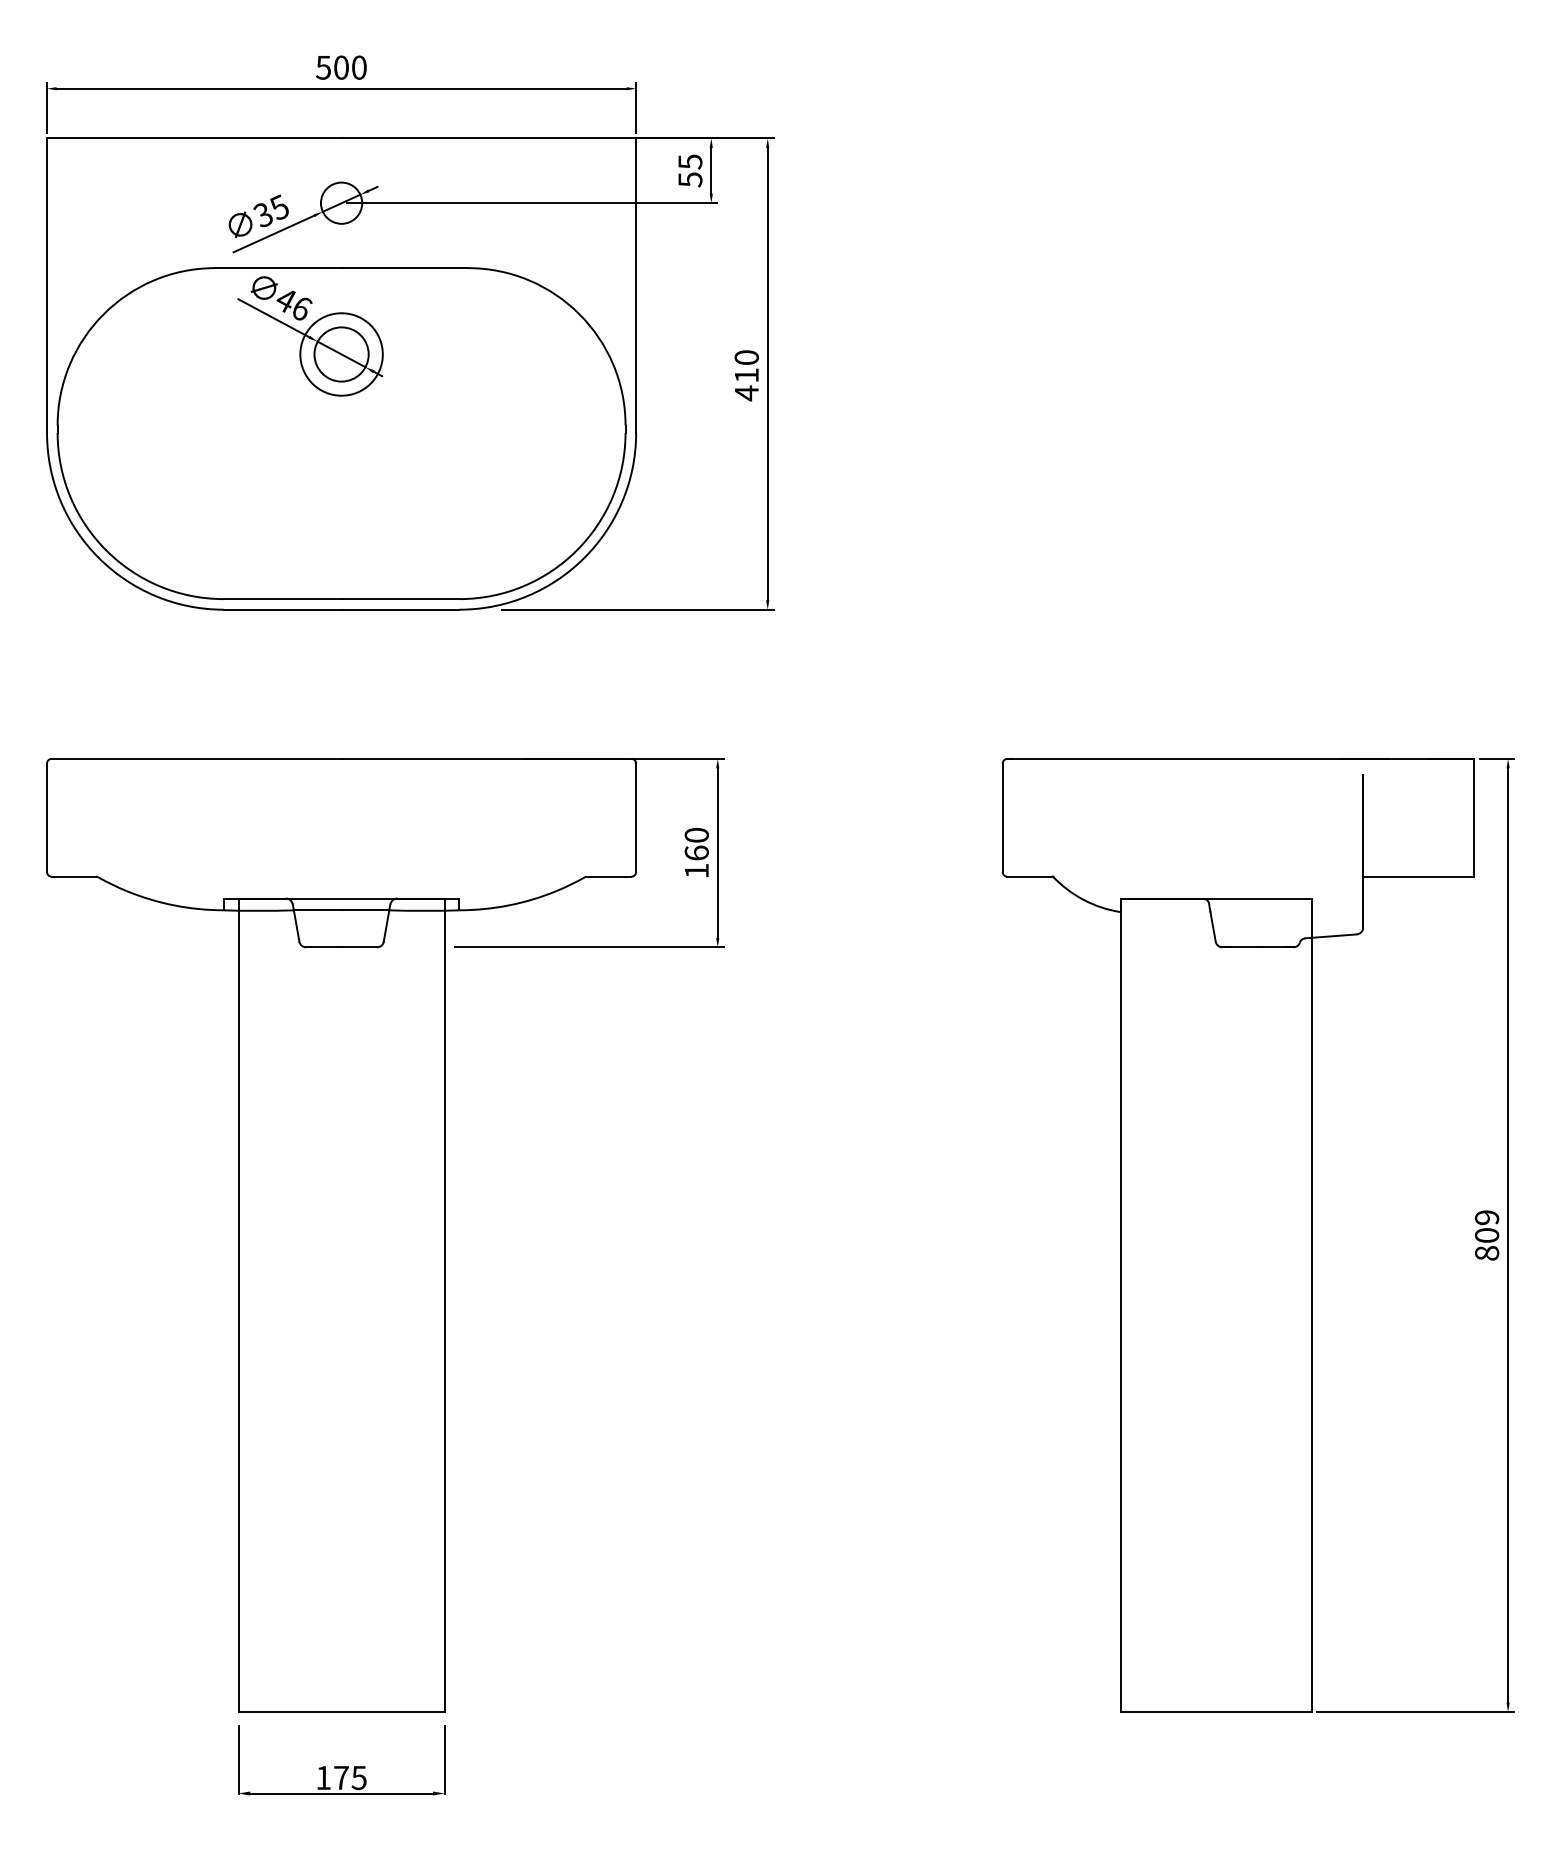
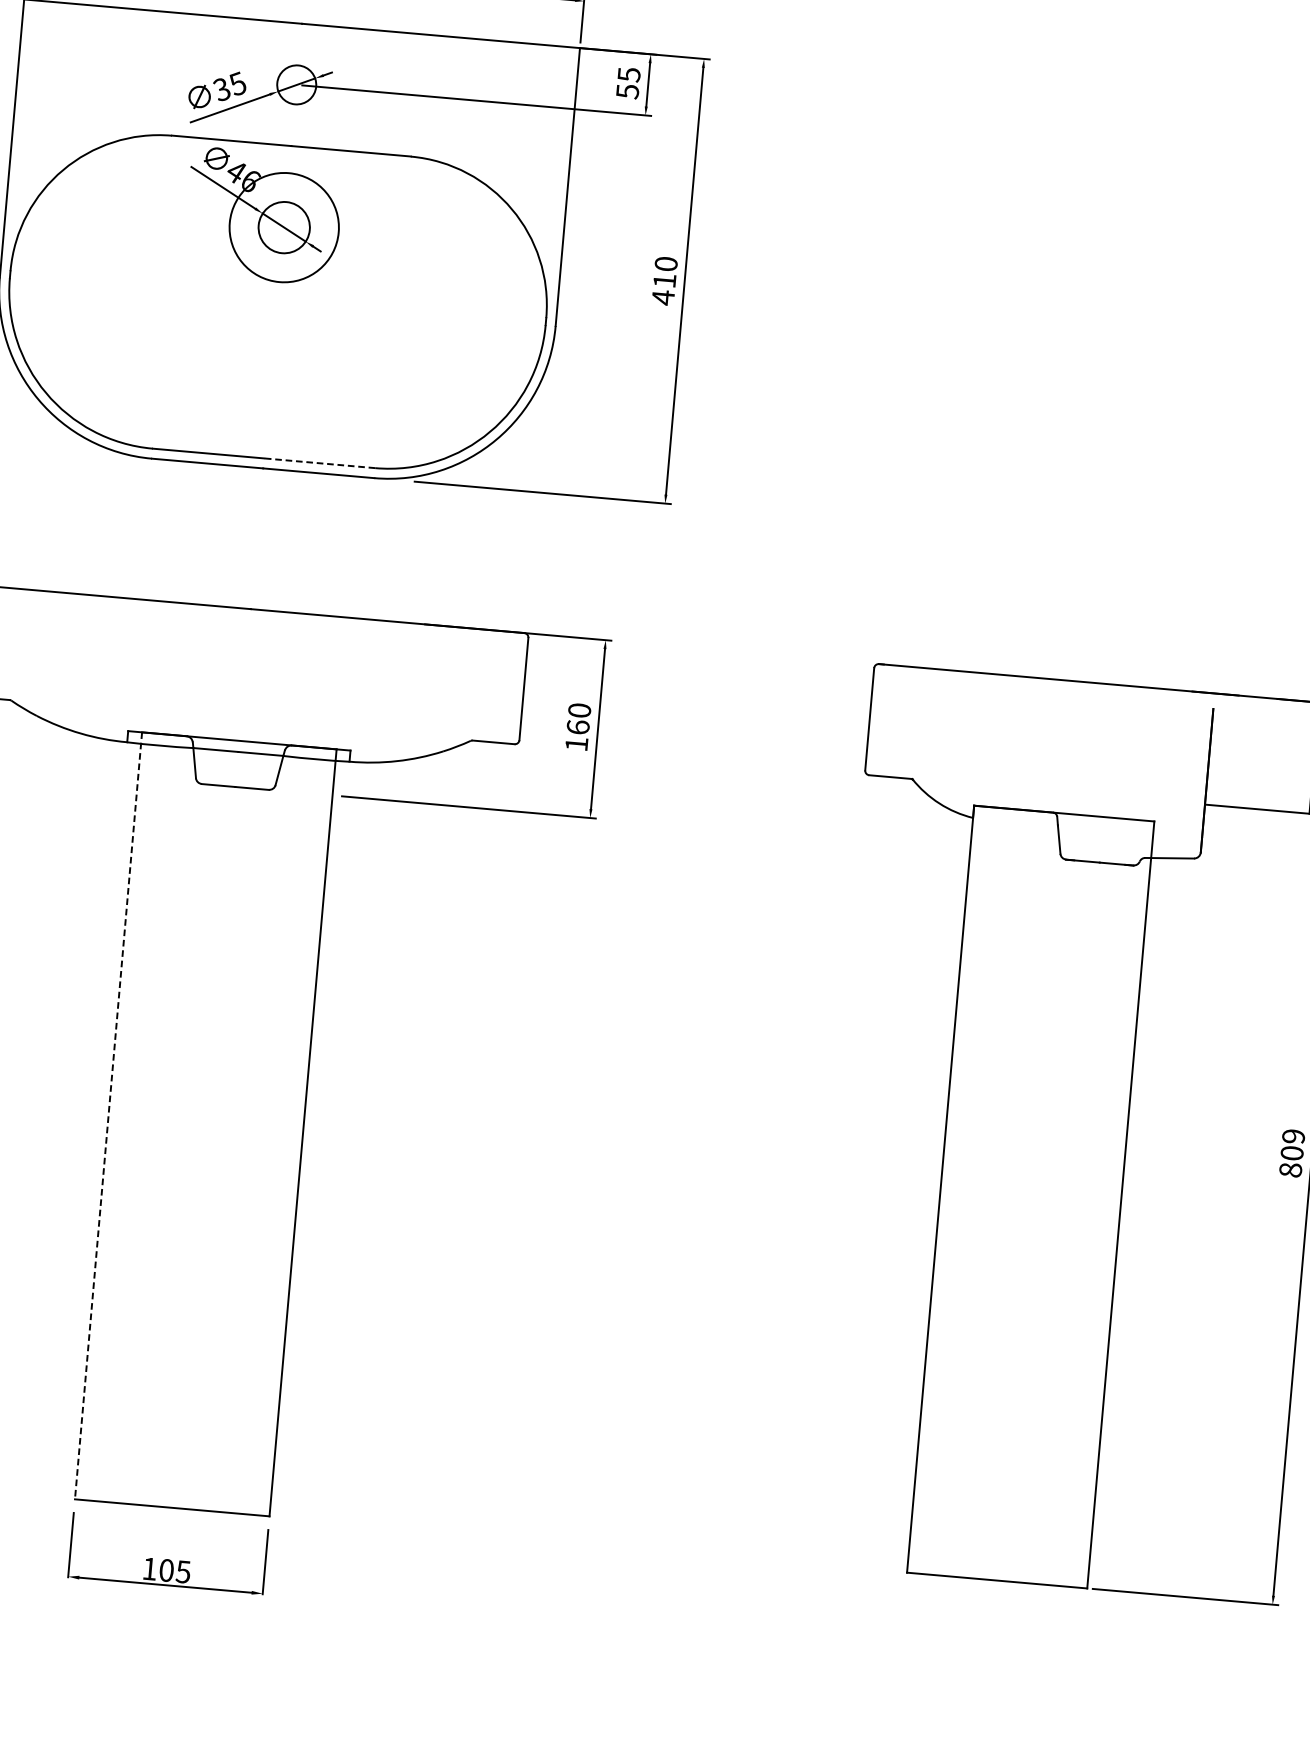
circle: (341, 354) -> (284, 227), size x1.4
line: (400, 599) -> (319, 463), solid -> dashed
line: (238, 1305) -> (108, 1116), solid -> dashed
text: (341, 1777) -> (166, 1570), 175 -> 105

